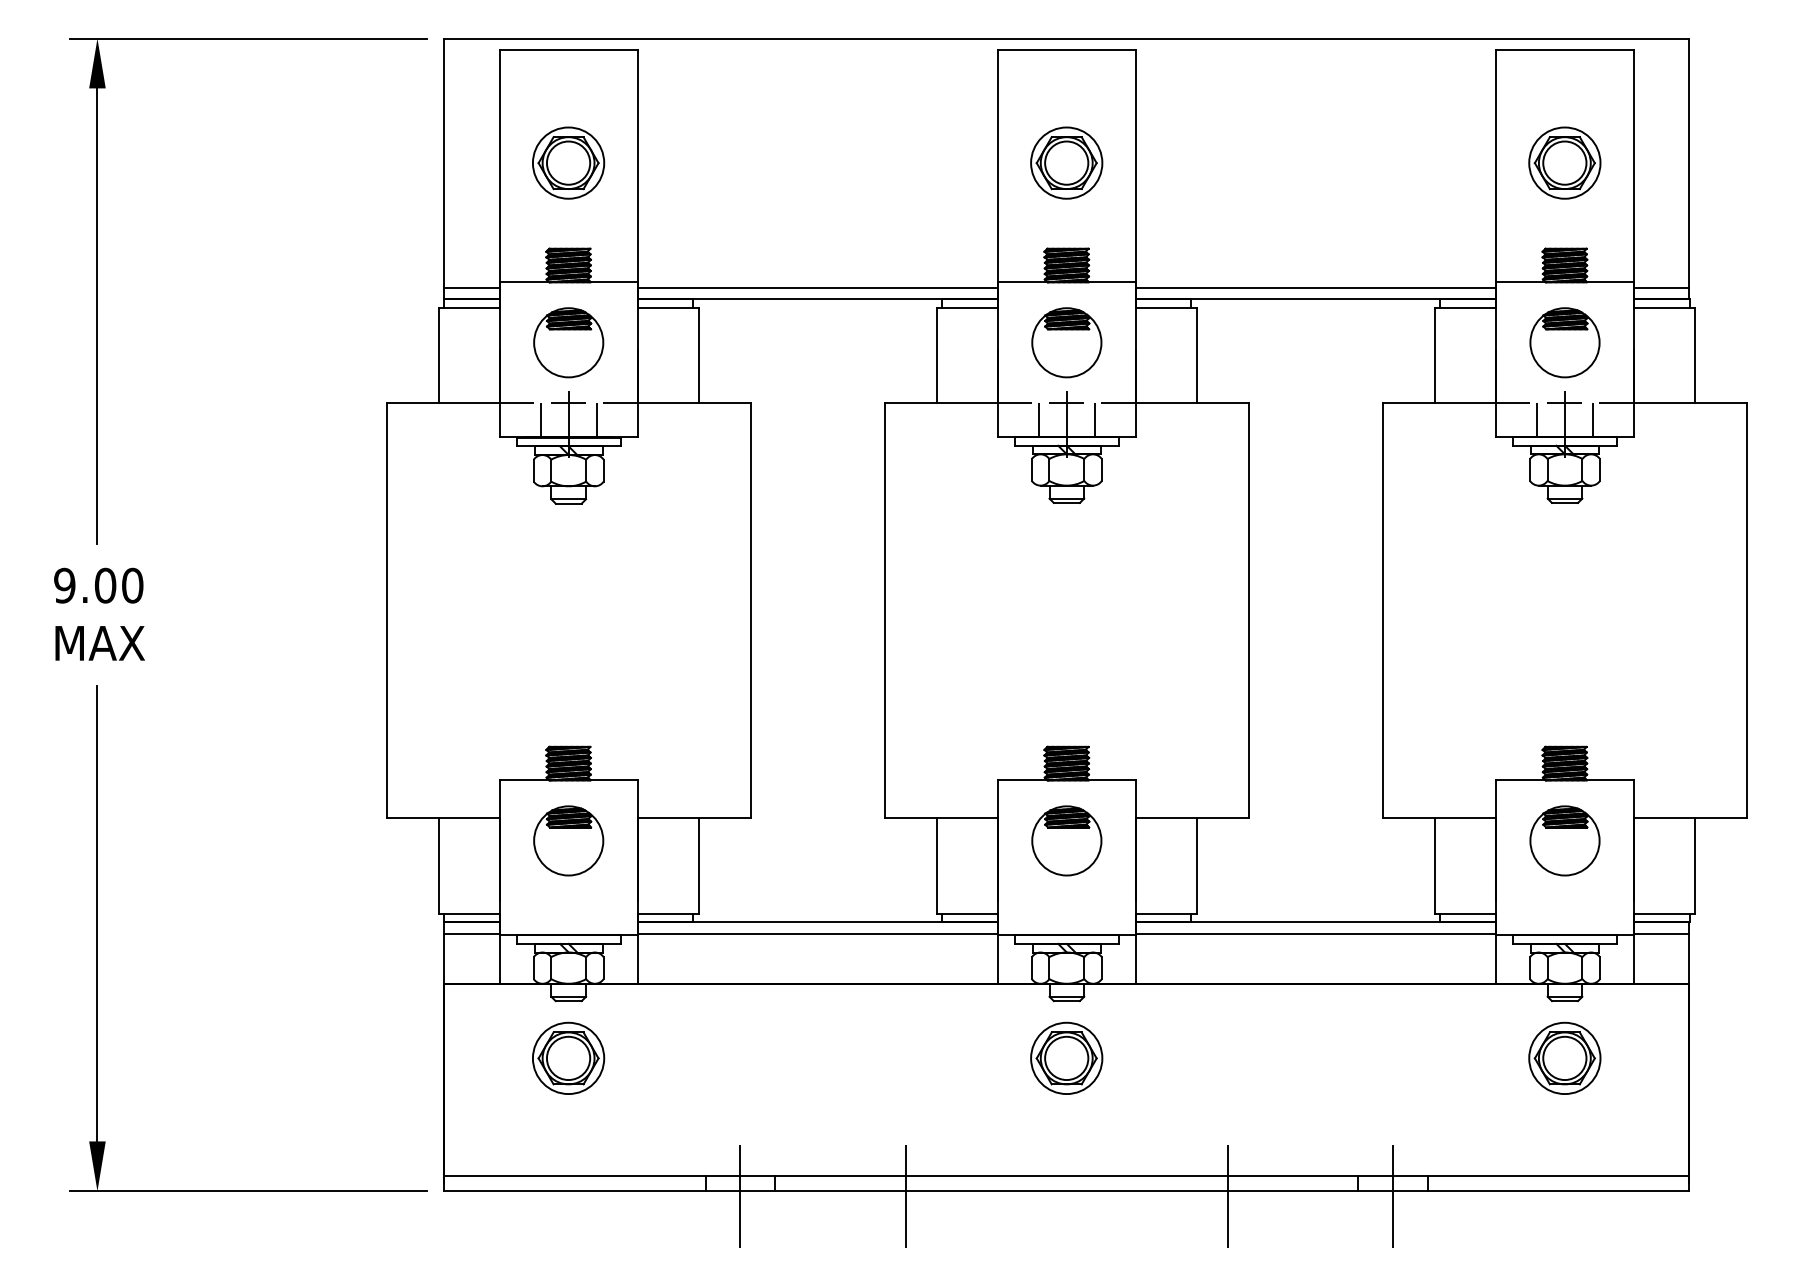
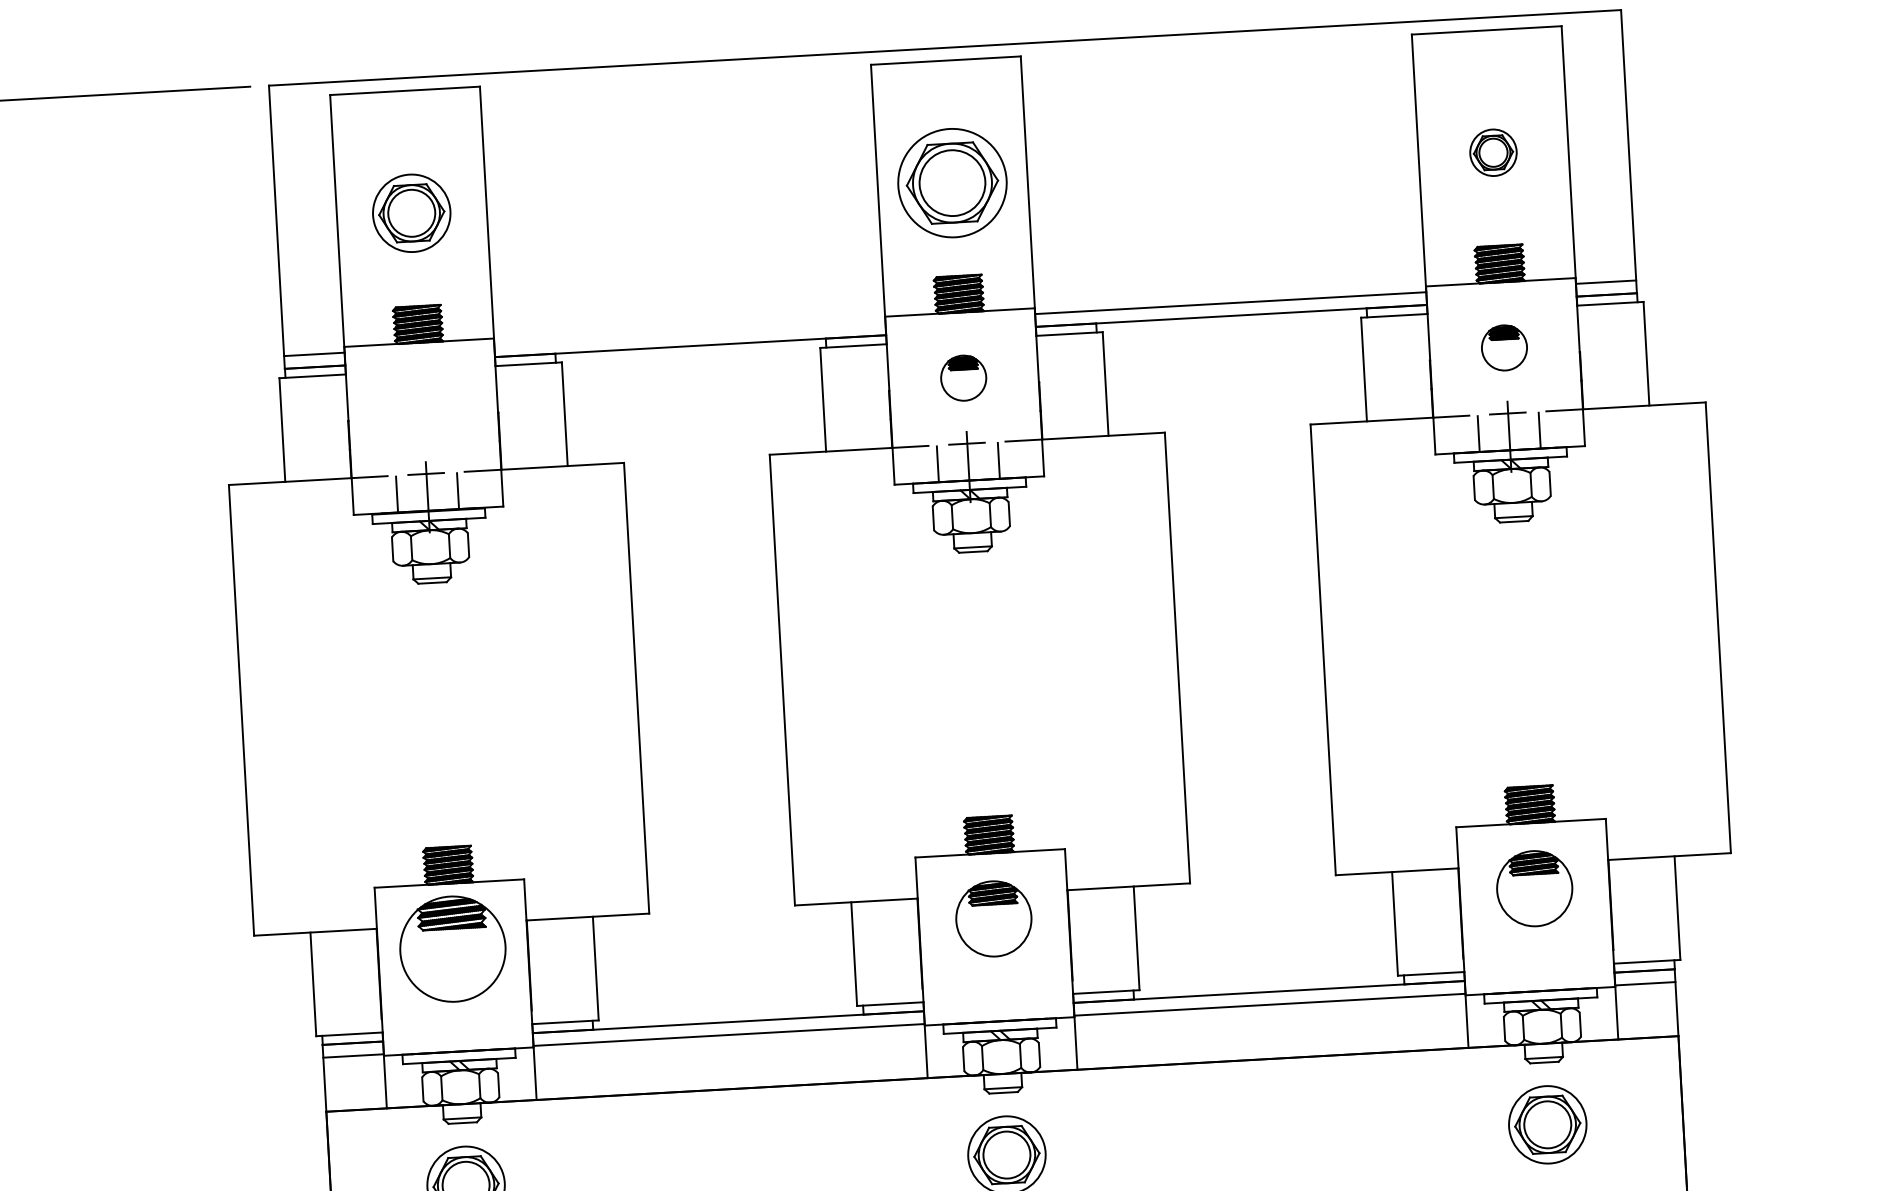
part: (1066, 162) -> (952, 182), size x1.4
part: (1564, 162) -> (1492, 152), size x0.6
line: (817, 287) -> (689, 333), removed
part: (568, 342) -> (422, 408), removed
part: (1066, 342) -> (963, 377), size x0.6
part: (1564, 342) -> (1503, 347), size x0.6
part: (568, 840) -> (452, 948), size x1.4

